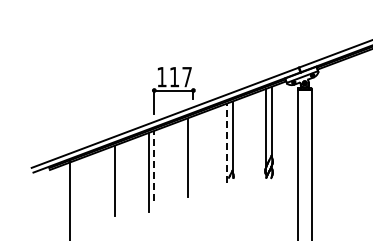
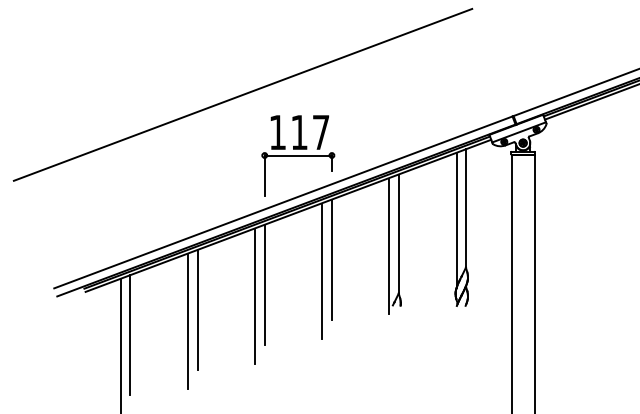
line: (141, 55) -> (242, 95), added
line: (226, 143) -> (388, 246), dashed -> solid
line: (193, 151) -> (332, 260), added
line: (154, 166) -> (265, 285), dashed -> solid
line: (109, 187) -> (187, 322), added
line: (76, 195) -> (131, 335), added

